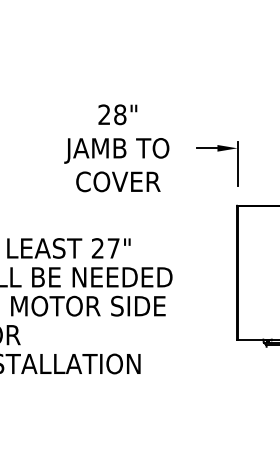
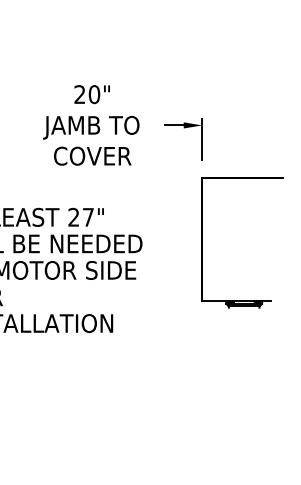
text: (120, 114) -> (94, 94), 28" -> 20"

